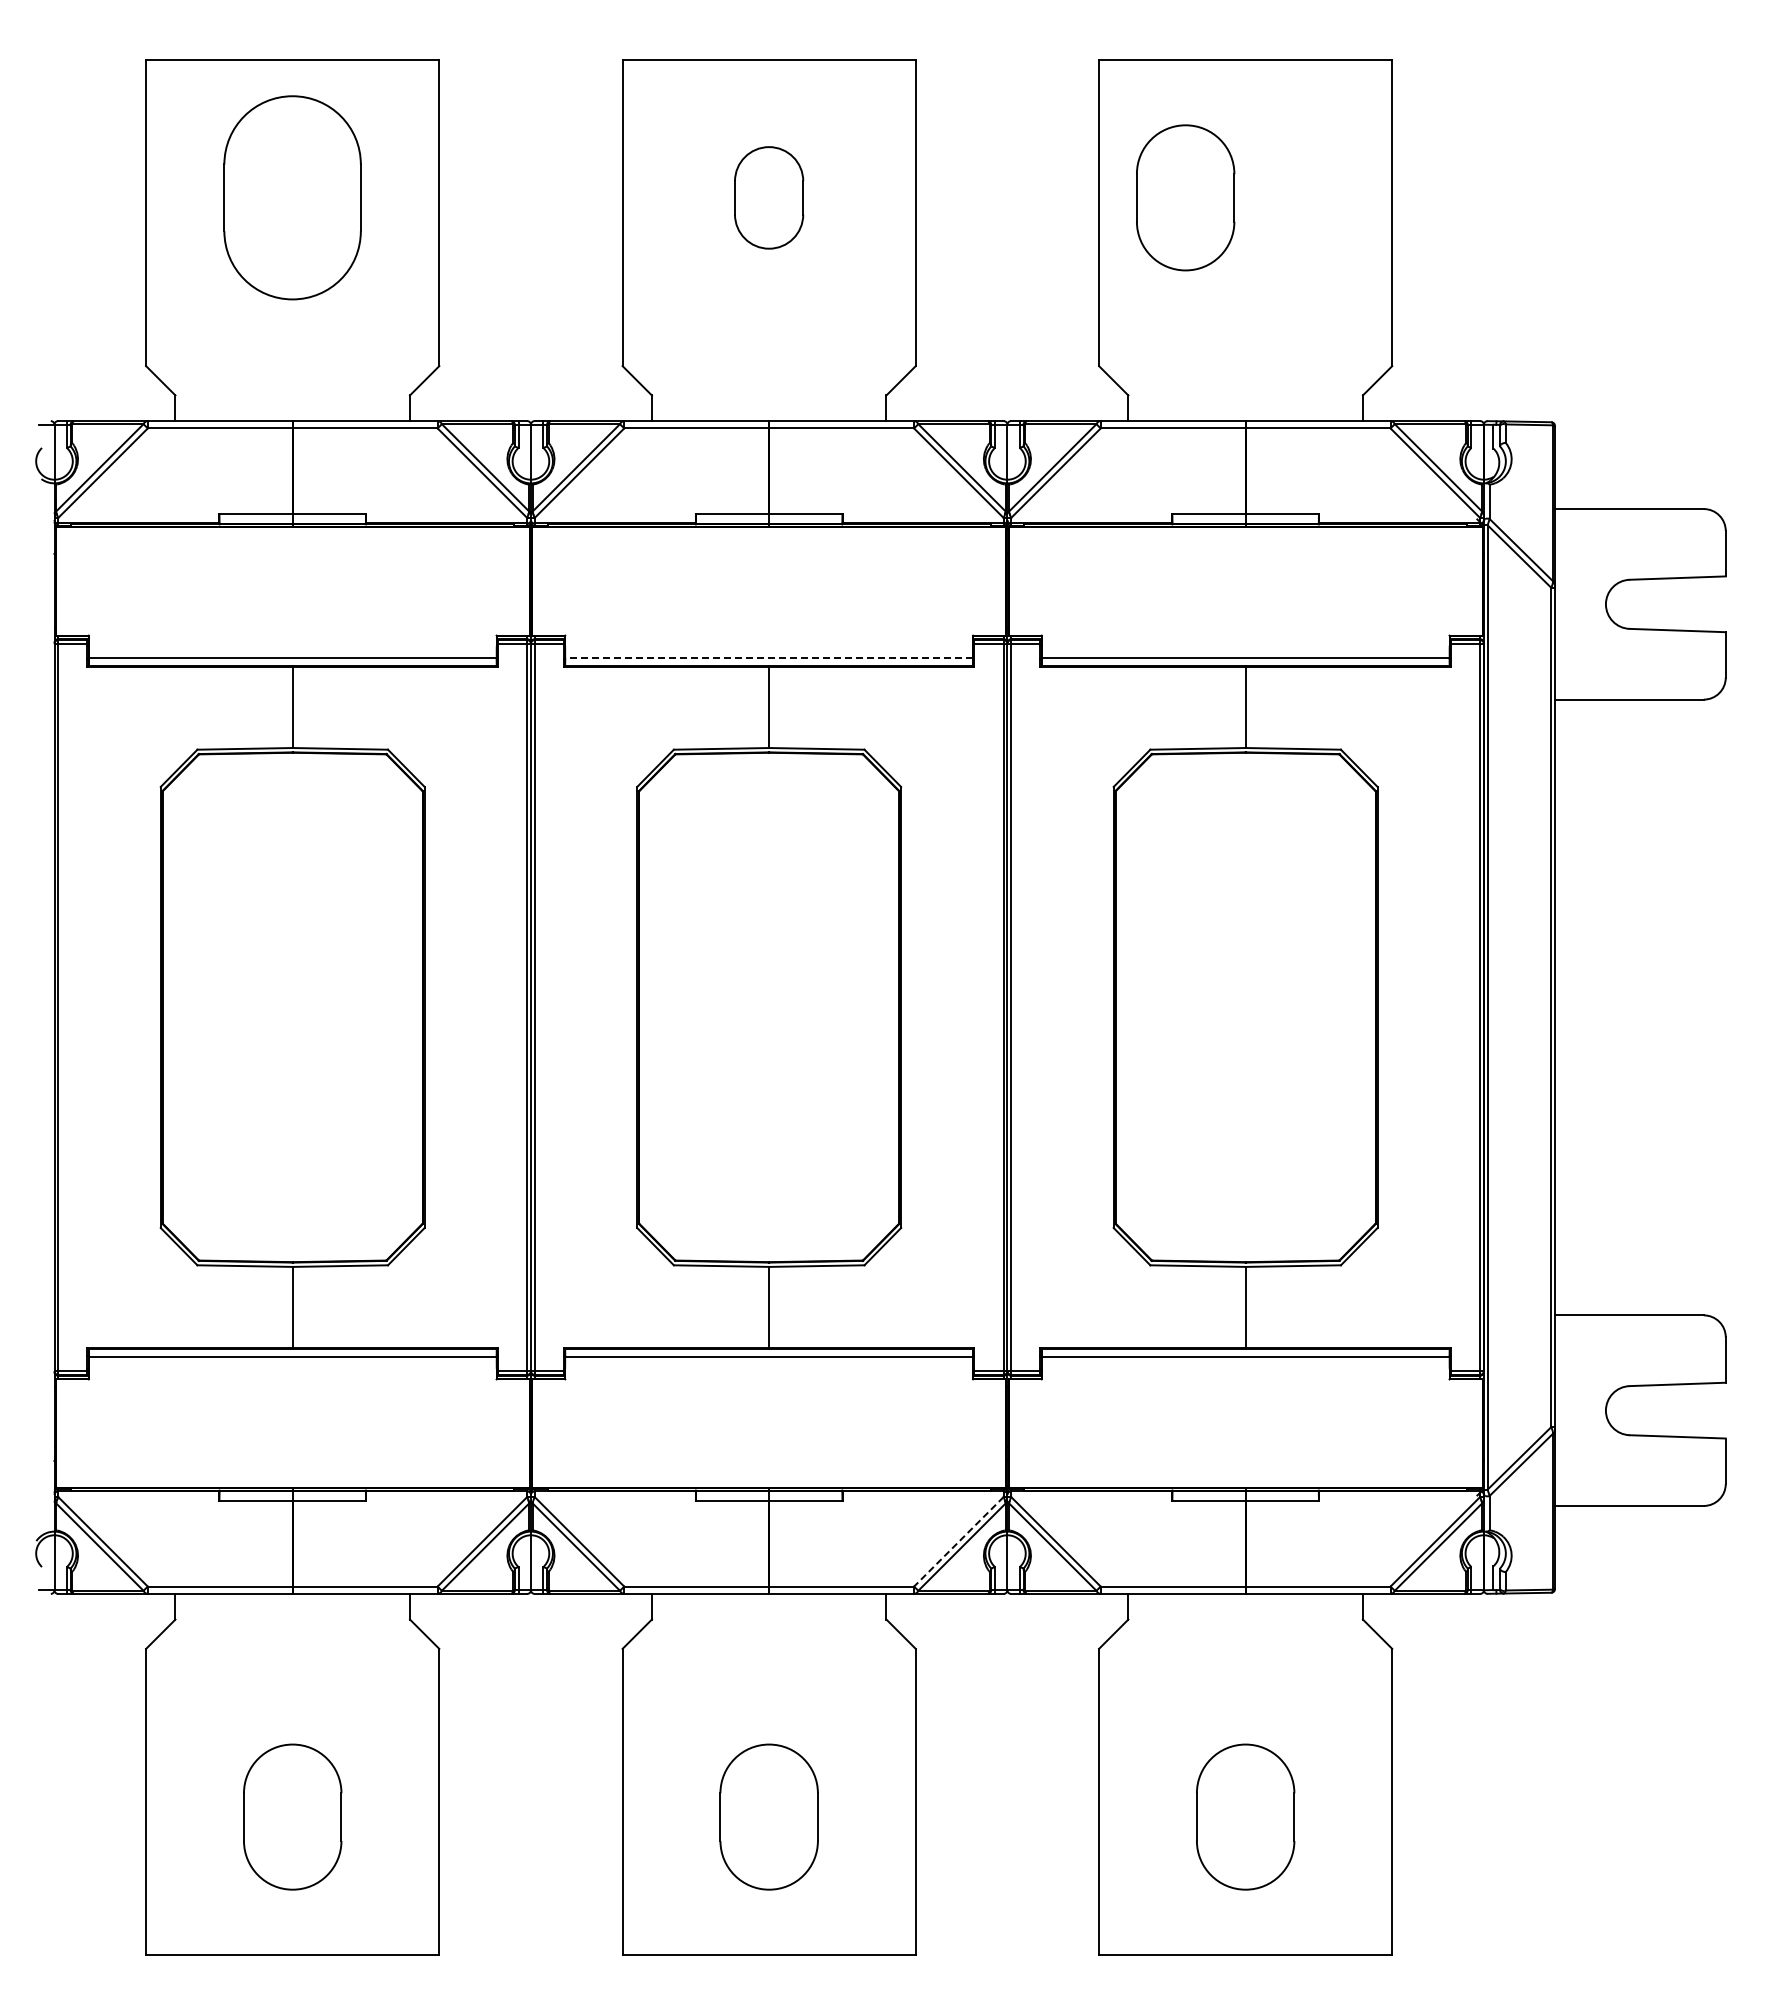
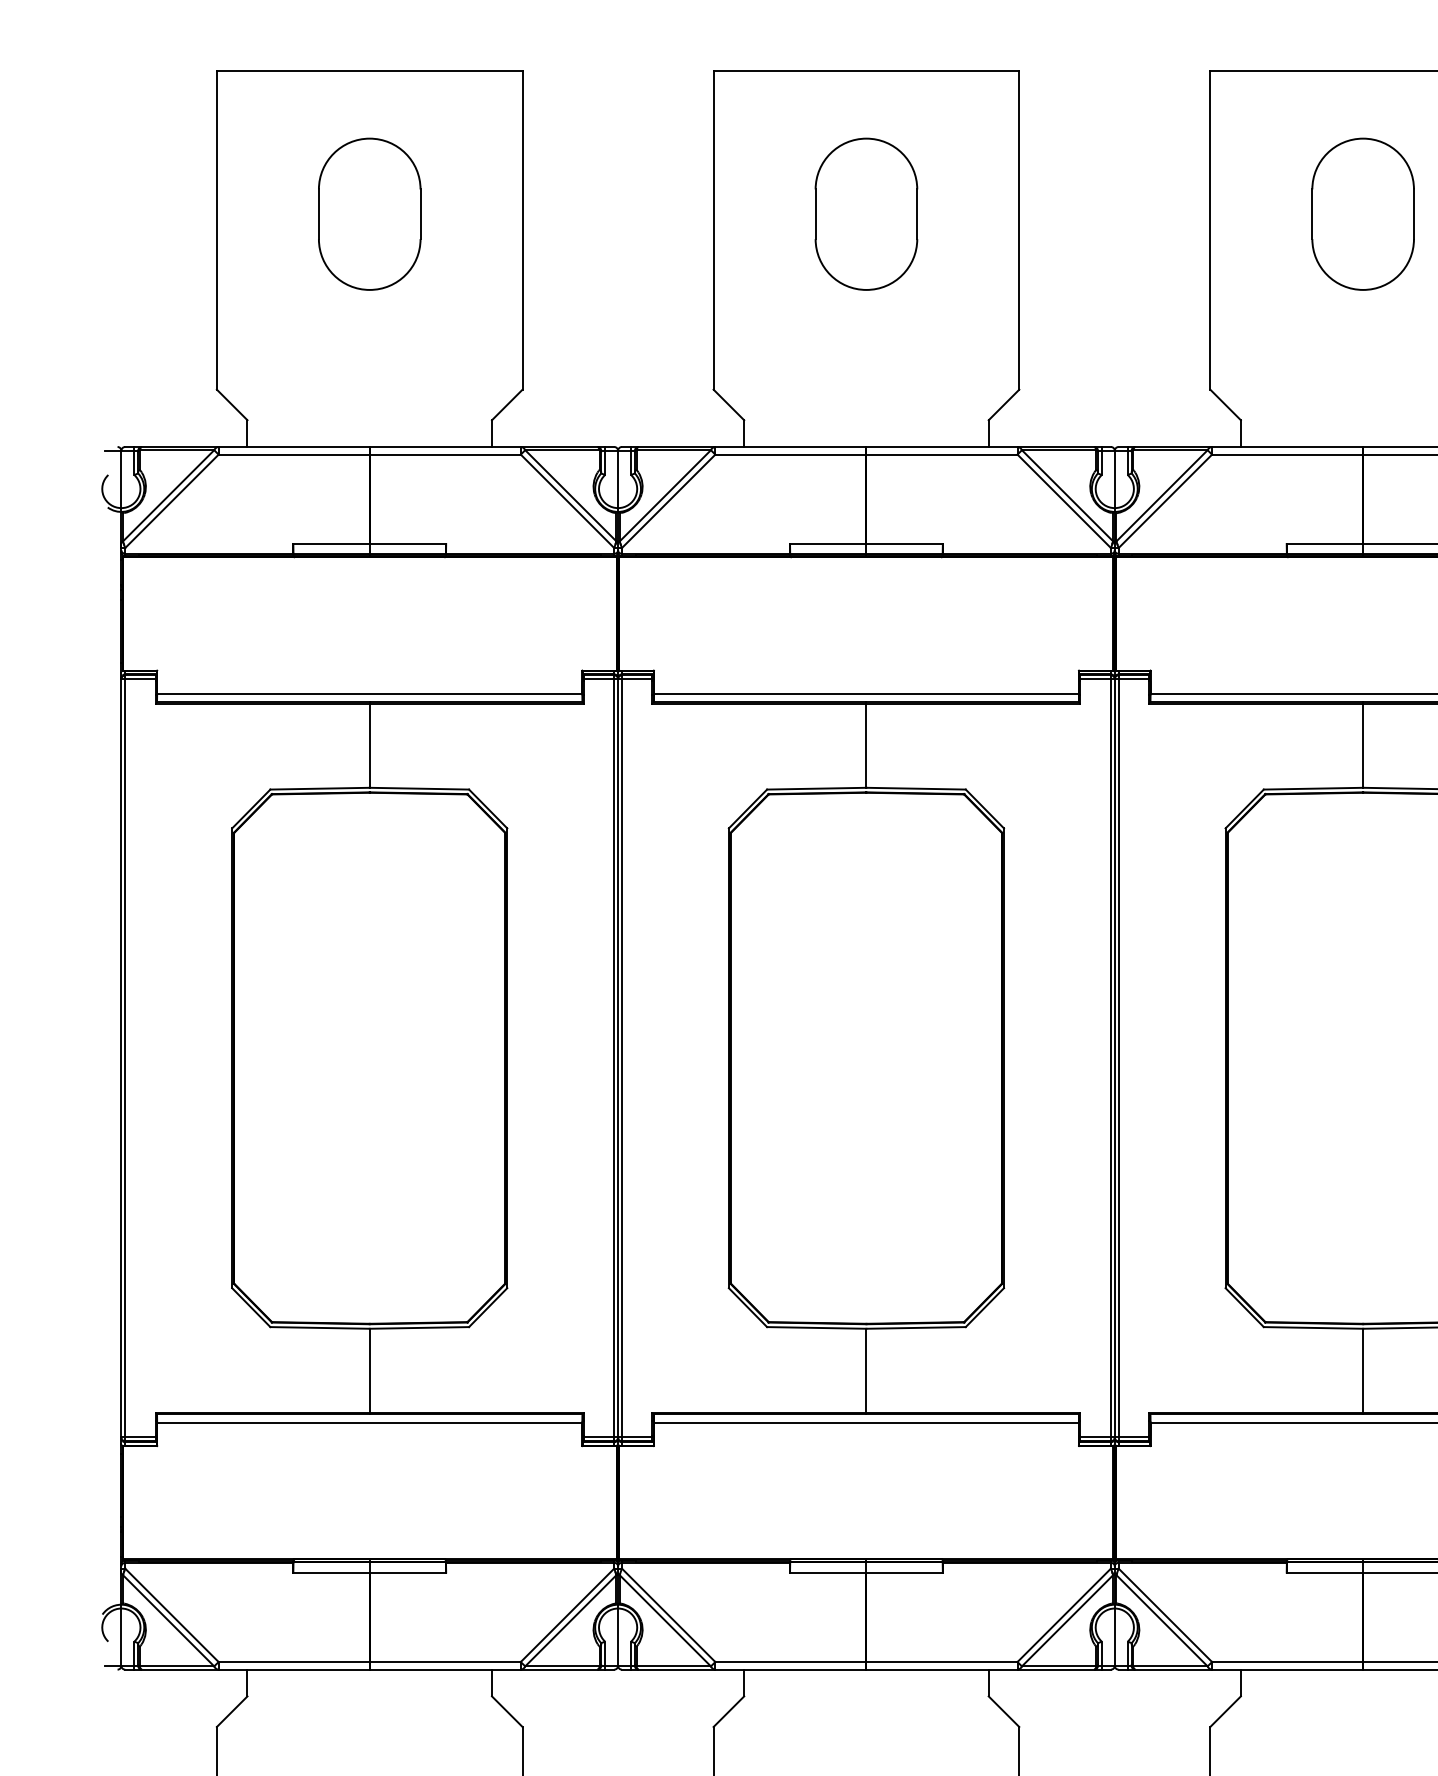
part: (292, 197) -> (369, 213), size x0.71
part: (768, 197) -> (865, 213), size x1.43
part: (1185, 197) -> (1363, 213), moved
line: (769, 657) -> (866, 693), dashed -> solid
line: (958, 1542) -> (1063, 1616), dashed -> solid

